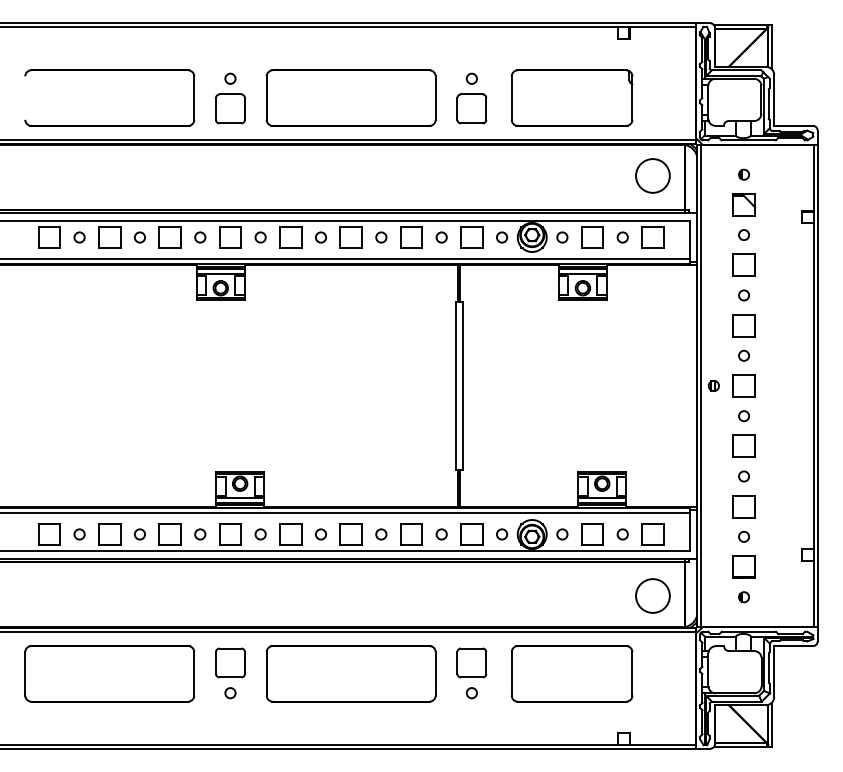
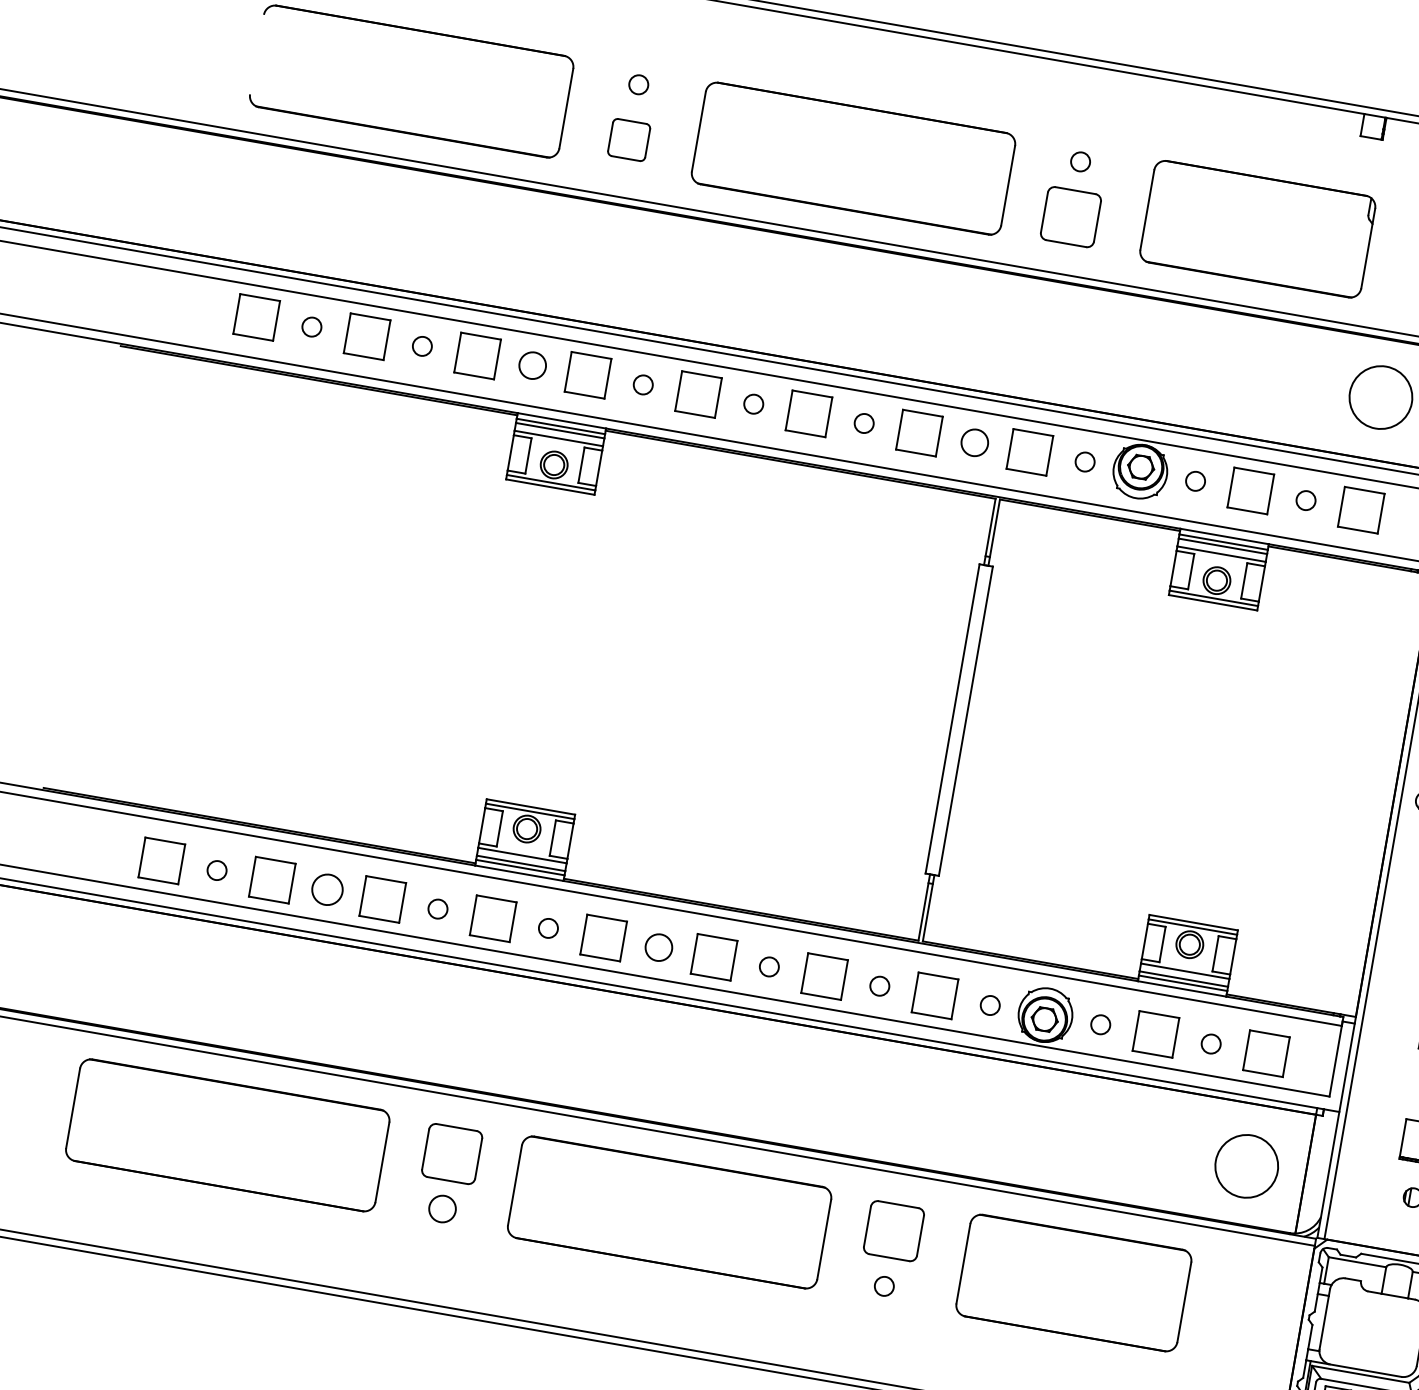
part: (230, 108) -> (629, 139), size x0.7
circle: (200, 237) -> (533, 365), size x1.4
circle: (441, 237) -> (974, 442), size x1.4
circle: (139, 534) -> (326, 889), size x1.6
circle: (320, 534) -> (657, 947), size x1.4
circle: (230, 693) -> (442, 1209), size x1.4

